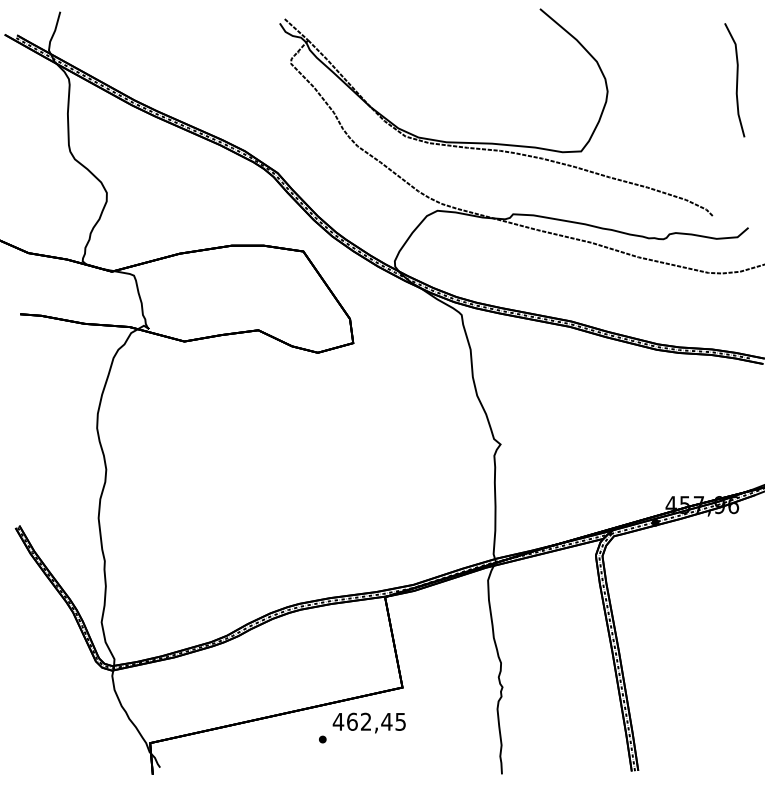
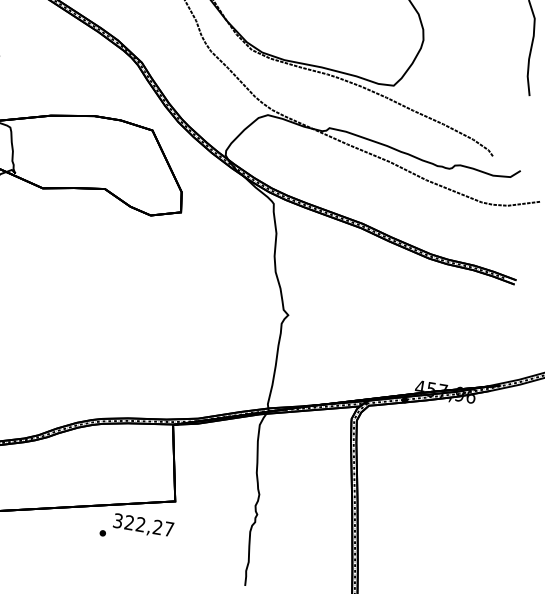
text: (368, 721) -> (142, 524), 462,45 -> 322,27

